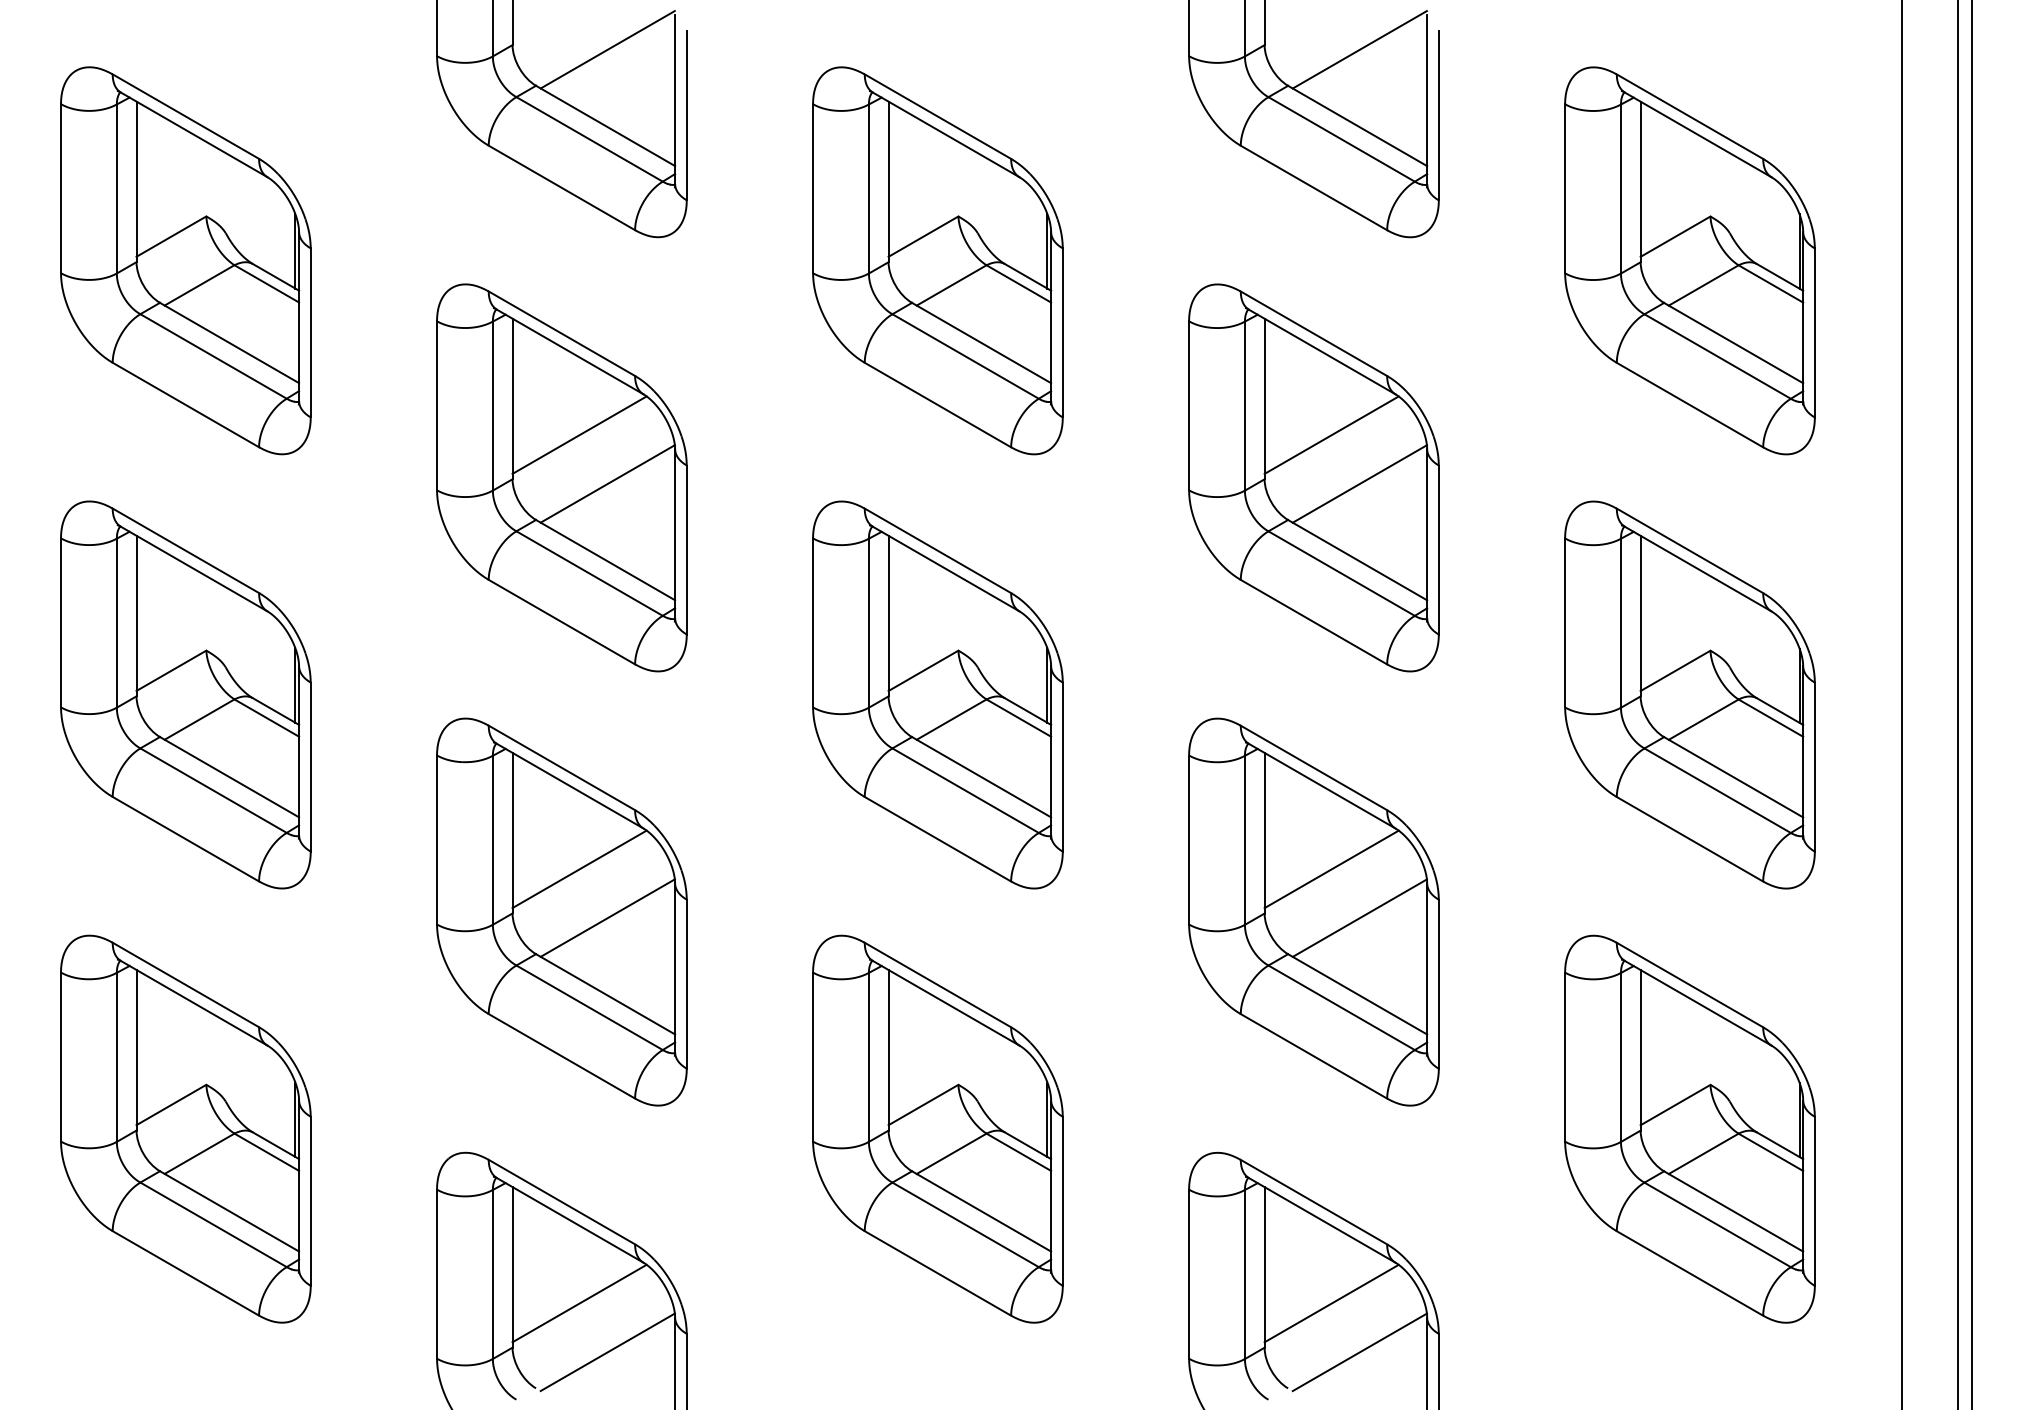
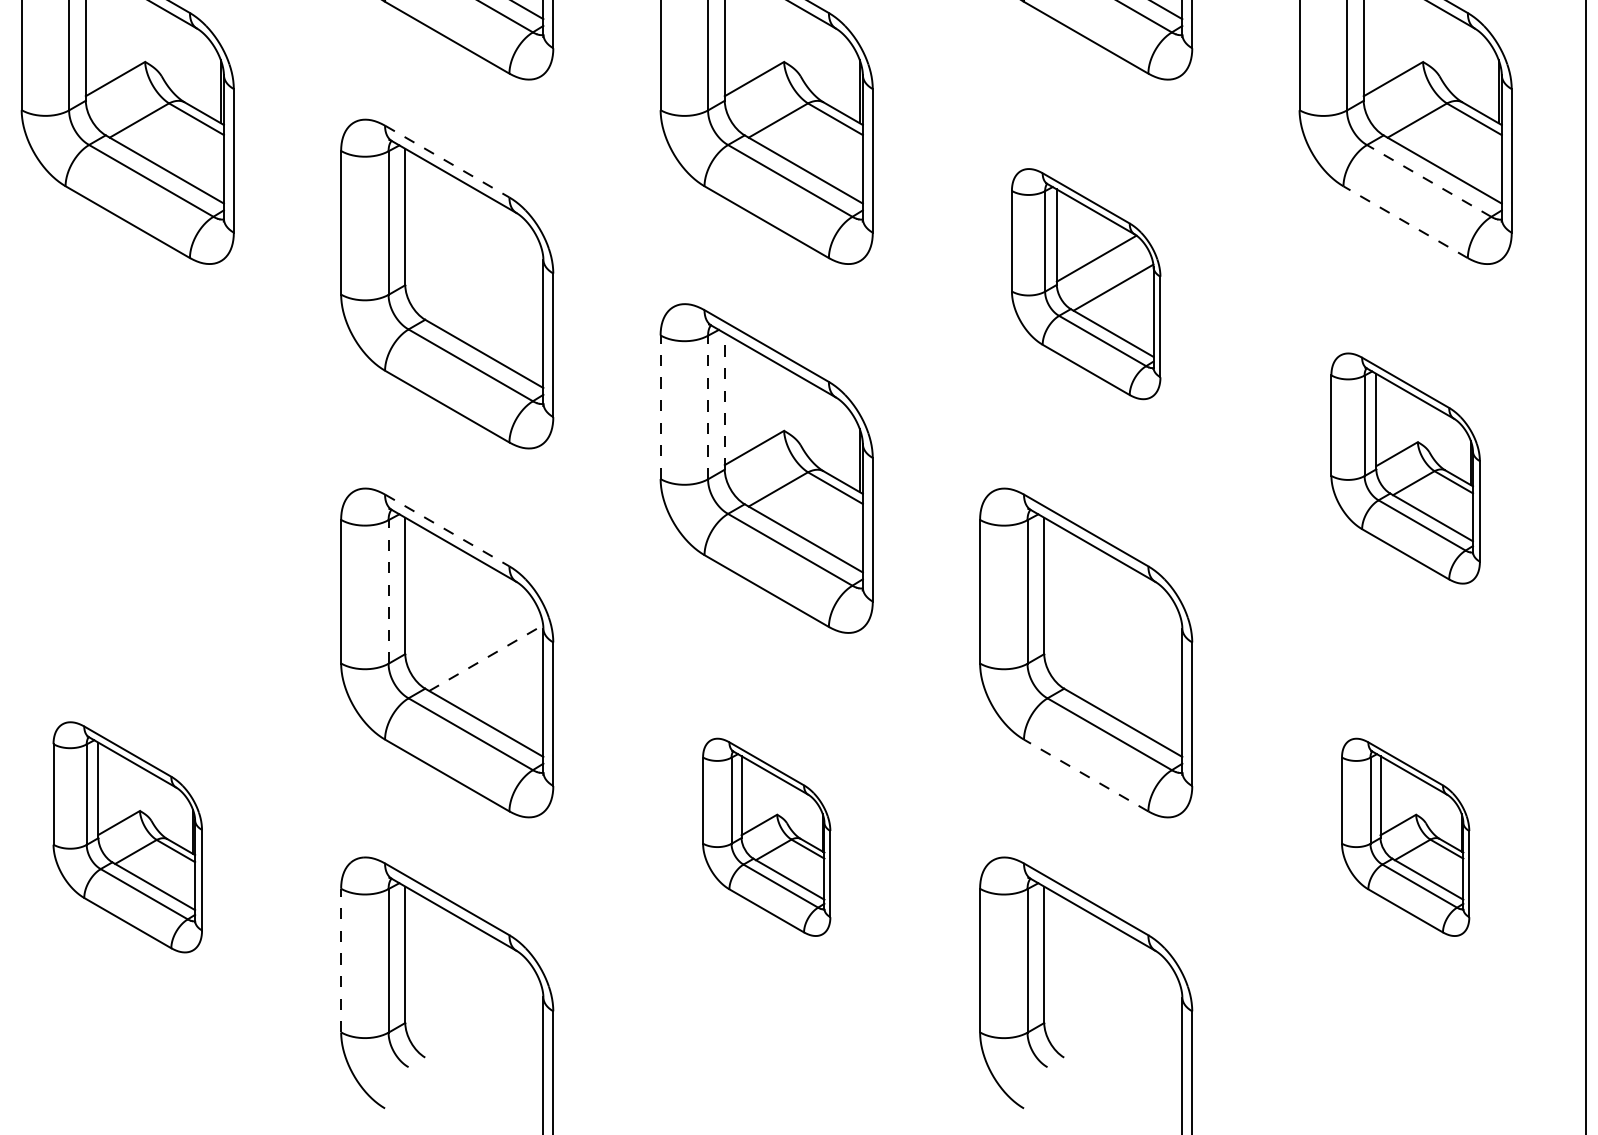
line: (561, 333) -> (446, 161), solid -> dashed
line: (1717, 356) -> (1429, 180), solid -> dashed
line: (1689, 405) -> (1405, 222), solid -> dashed
line: (579, 434) -> (462, 247), removed
part: (1313, 477) -> (1085, 283), size x0.7
line: (607, 483) -> (485, 288), removed
line: (888, 615) -> (724, 400), solid -> dashed
line: (813, 622) -> (660, 406), solid -> dashed
line: (868, 623) -> (707, 407), solid -> dashed
part: (185, 694) -> (127, 468), removed
part: (1689, 694) -> (1405, 468), size x0.7
line: (561, 767) -> (446, 530), solid -> dashed
line: (492, 840) -> (388, 592), solid -> dashed
line: (579, 869) -> (462, 616), removed
line: (1331, 869) -> (1101, 616), removed
line: (608, 917) -> (486, 657), solid -> dashed
line: (1359, 917) -> (1124, 657), removed
line: (1313, 1056) -> (1085, 775), solid -> dashed
part: (185, 1128) -> (127, 836), size x0.7
part: (937, 1128) -> (766, 836), size x0.6
part: (1689, 1128) -> (1405, 836), size x0.6
line: (437, 1274) -> (341, 960), solid -> dashed
line: (579, 1303) -> (462, 985), removed
line: (1331, 1303) -> (1101, 985), removed
line: (607, 1352) -> (485, 1027), removed
line: (1359, 1352) -> (1124, 1027), removed

